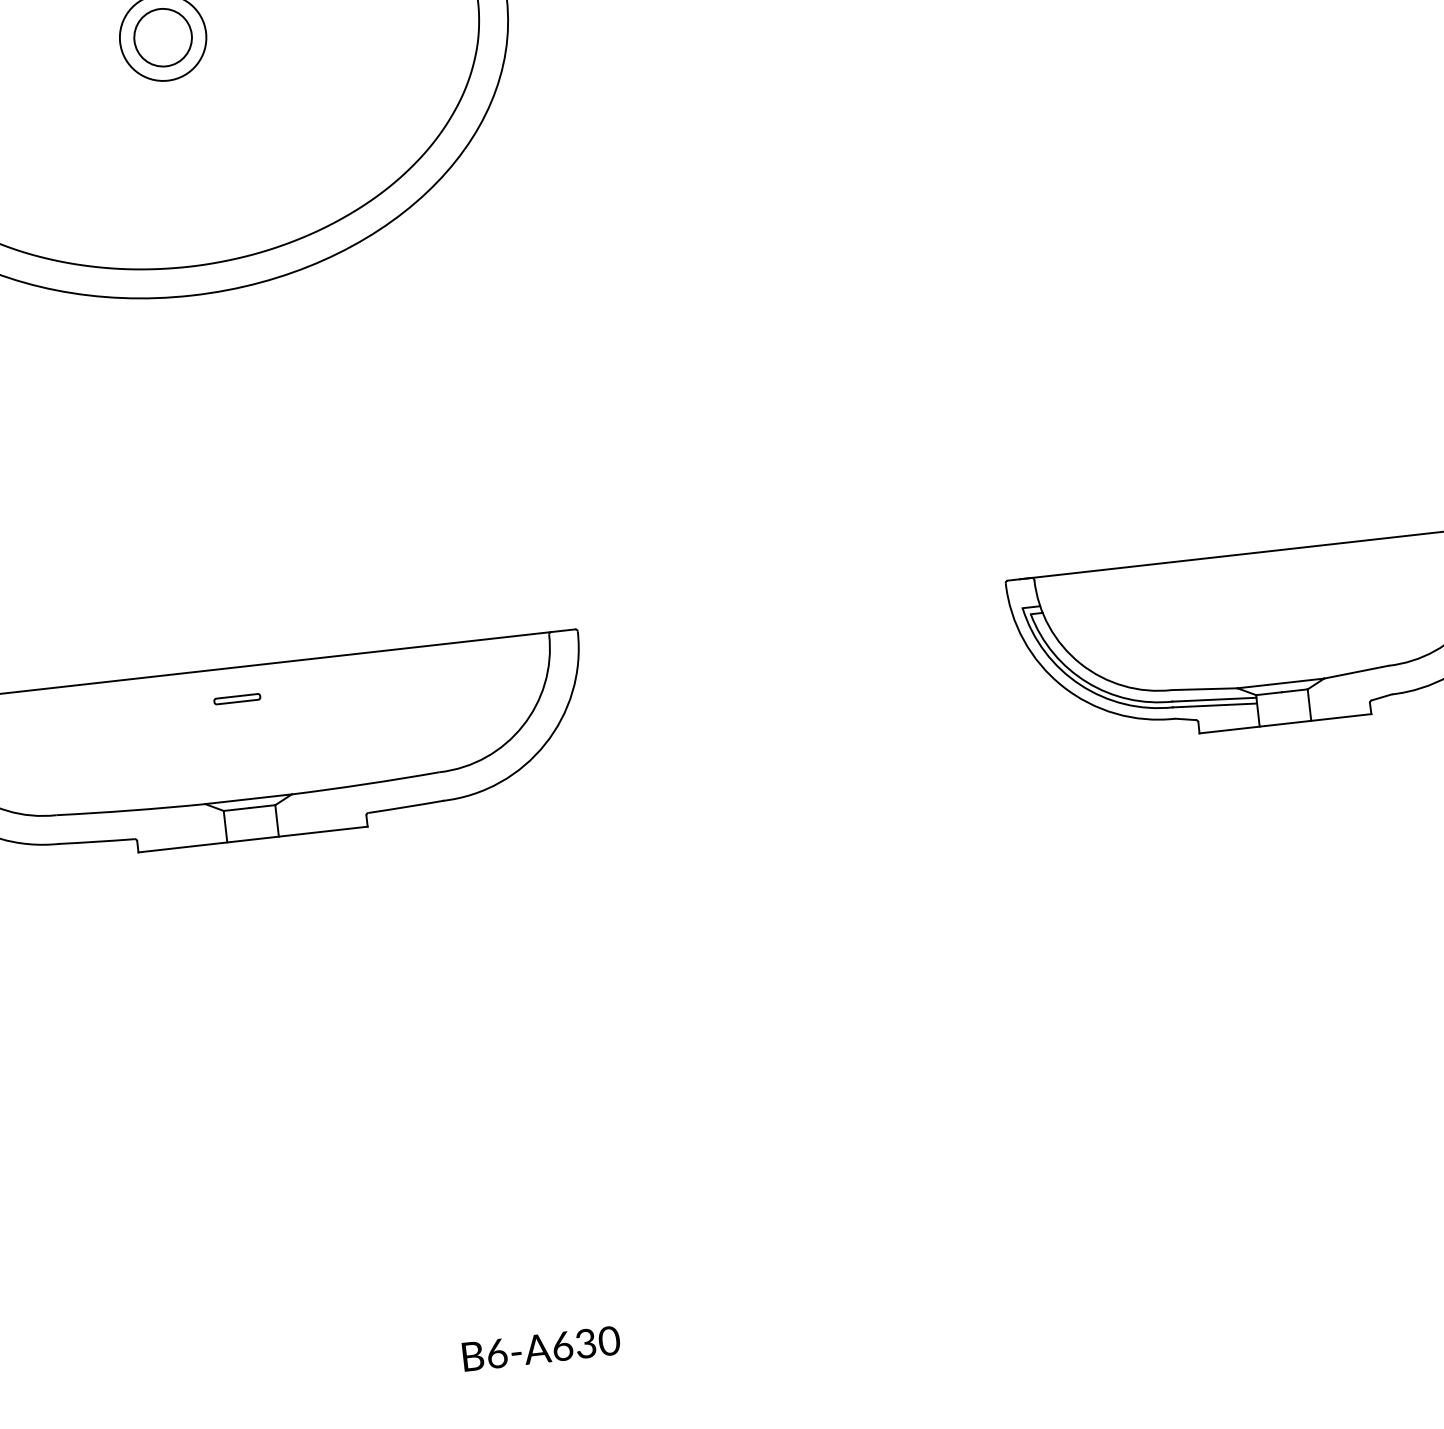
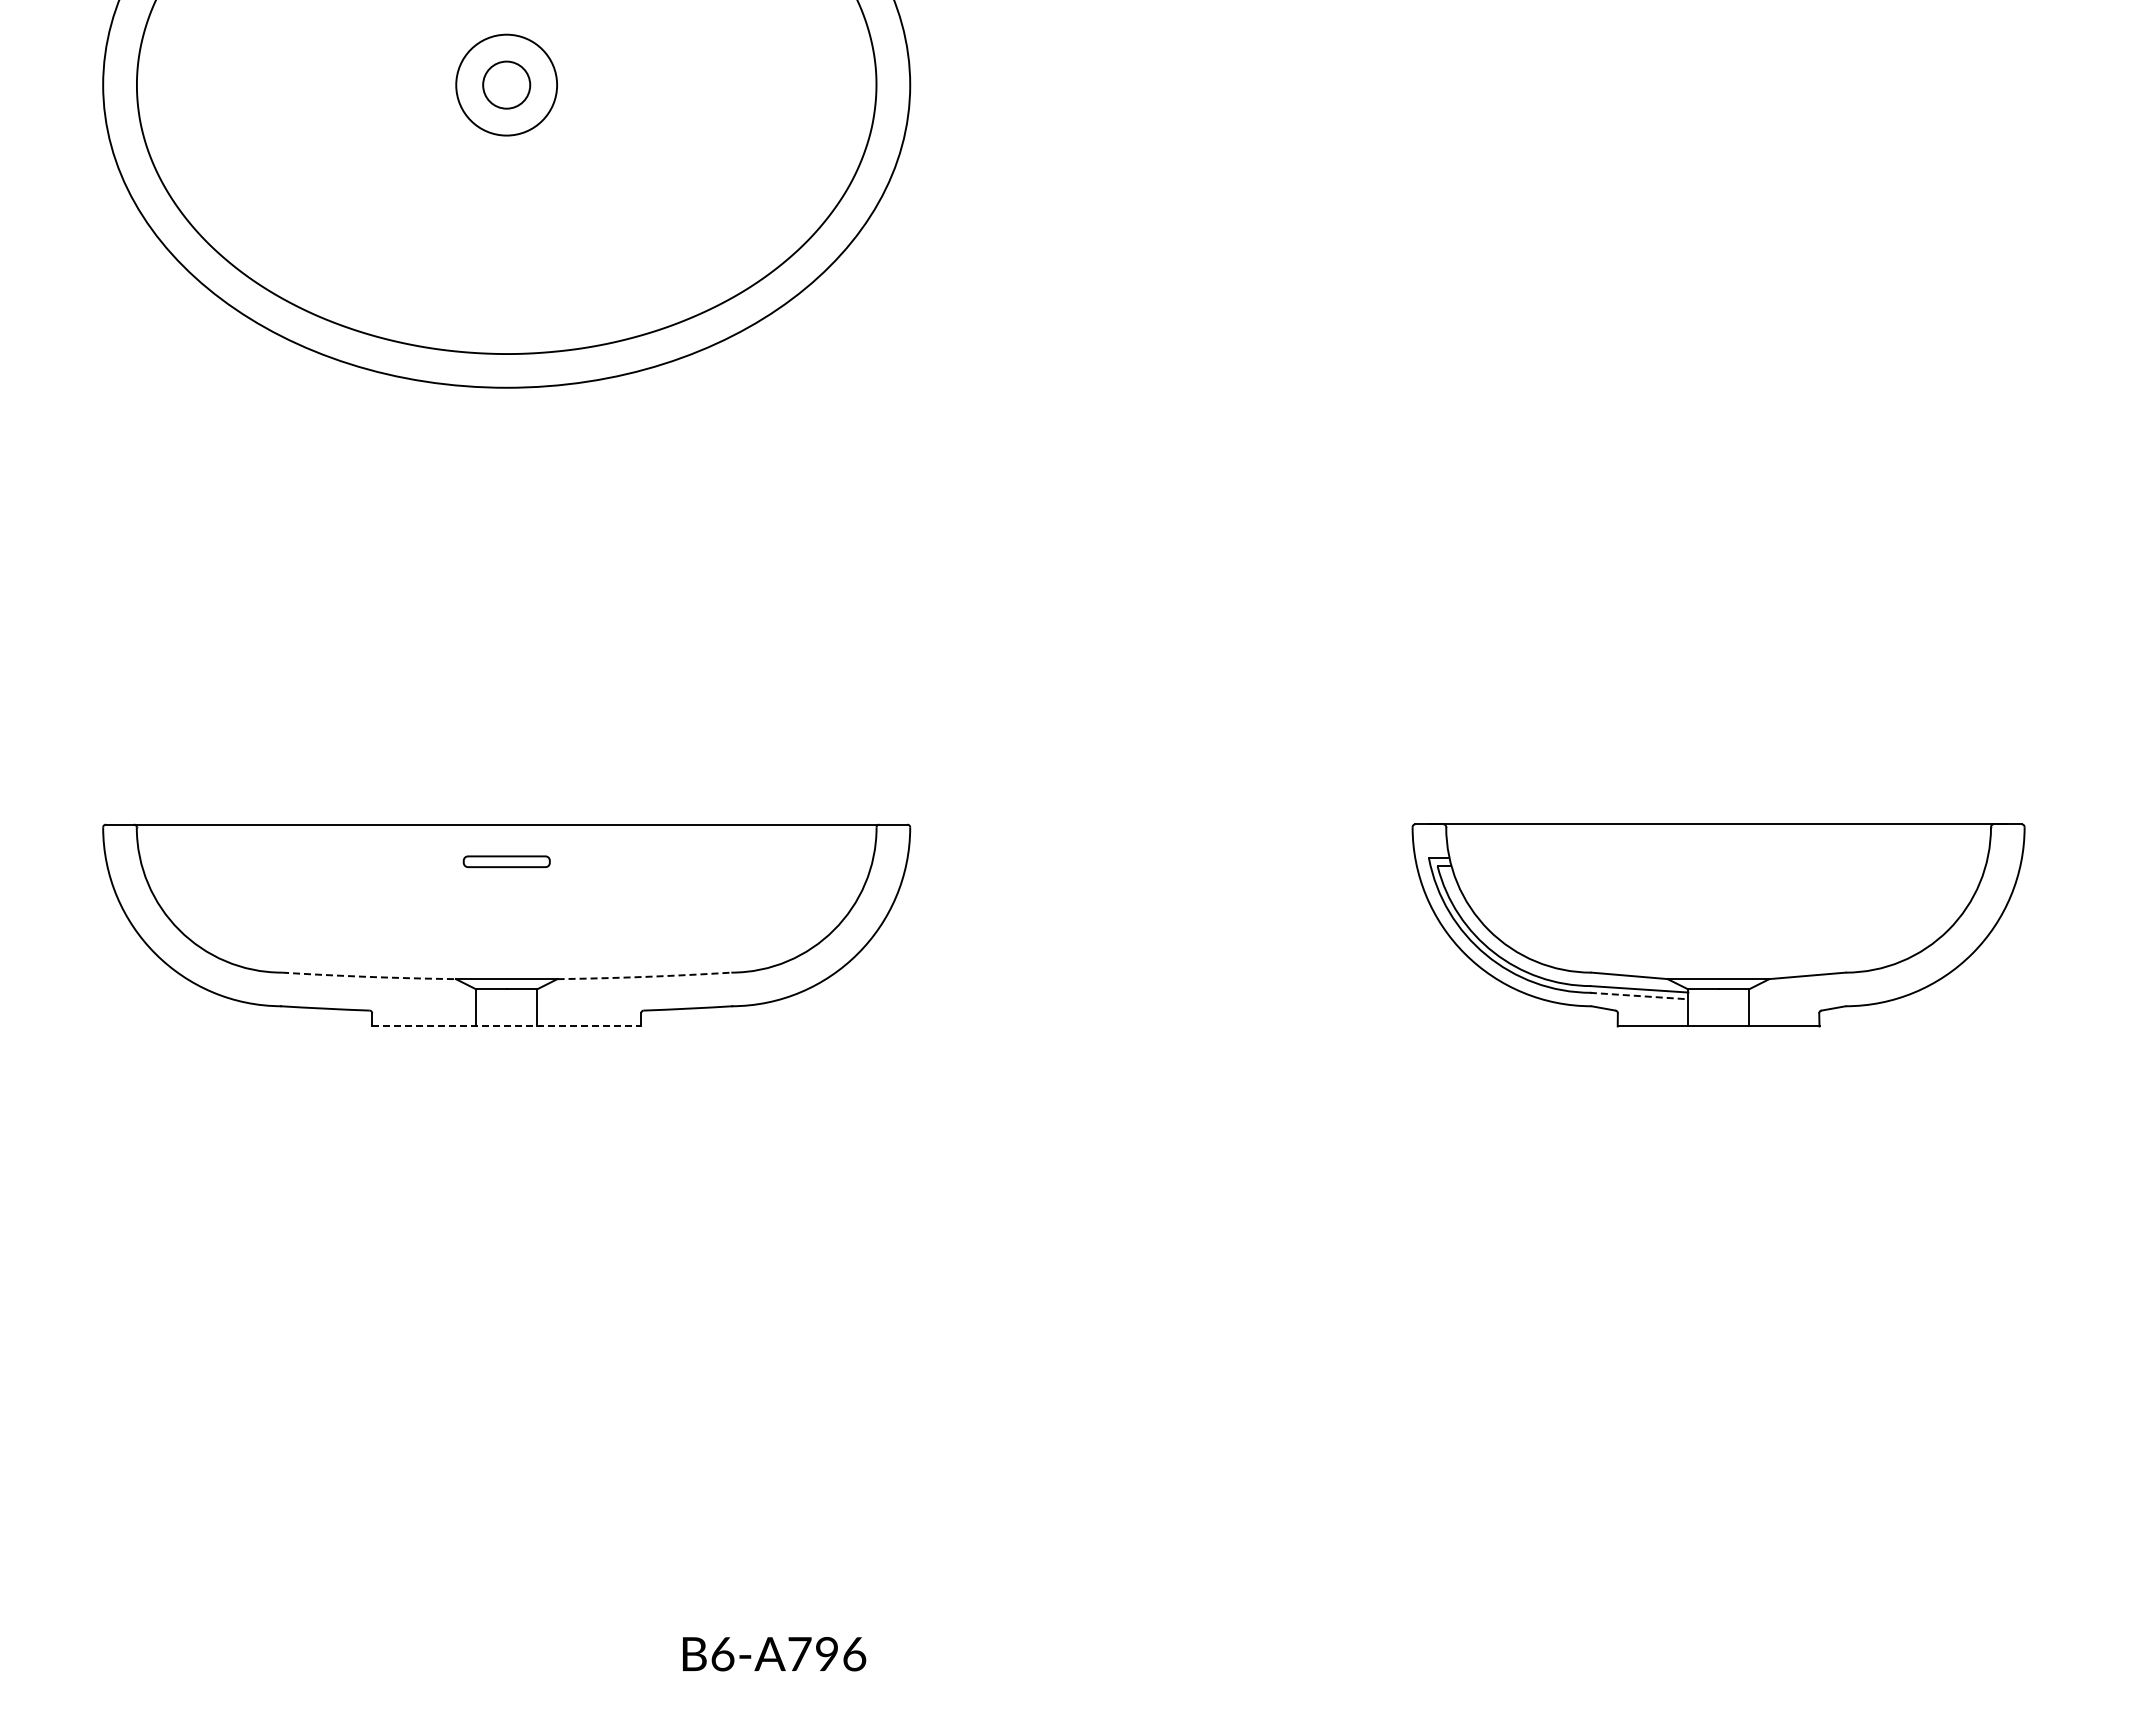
circle: (162, 37) -> (506, 84), size x0.7
part: (237, 699) -> (506, 861), size x1.6
line: (1215, 705) -> (1639, 996), solid -> dashed
arc: (365, 783) -> (644, 976), solid -> dashed
arc: (130, 810) -> (368, 976), solid -> dashed
line: (252, 839) -> (506, 1026), solid -> dashed
text: (586, 1343) -> (827, 1653), B6-A630 -> B6-A796

